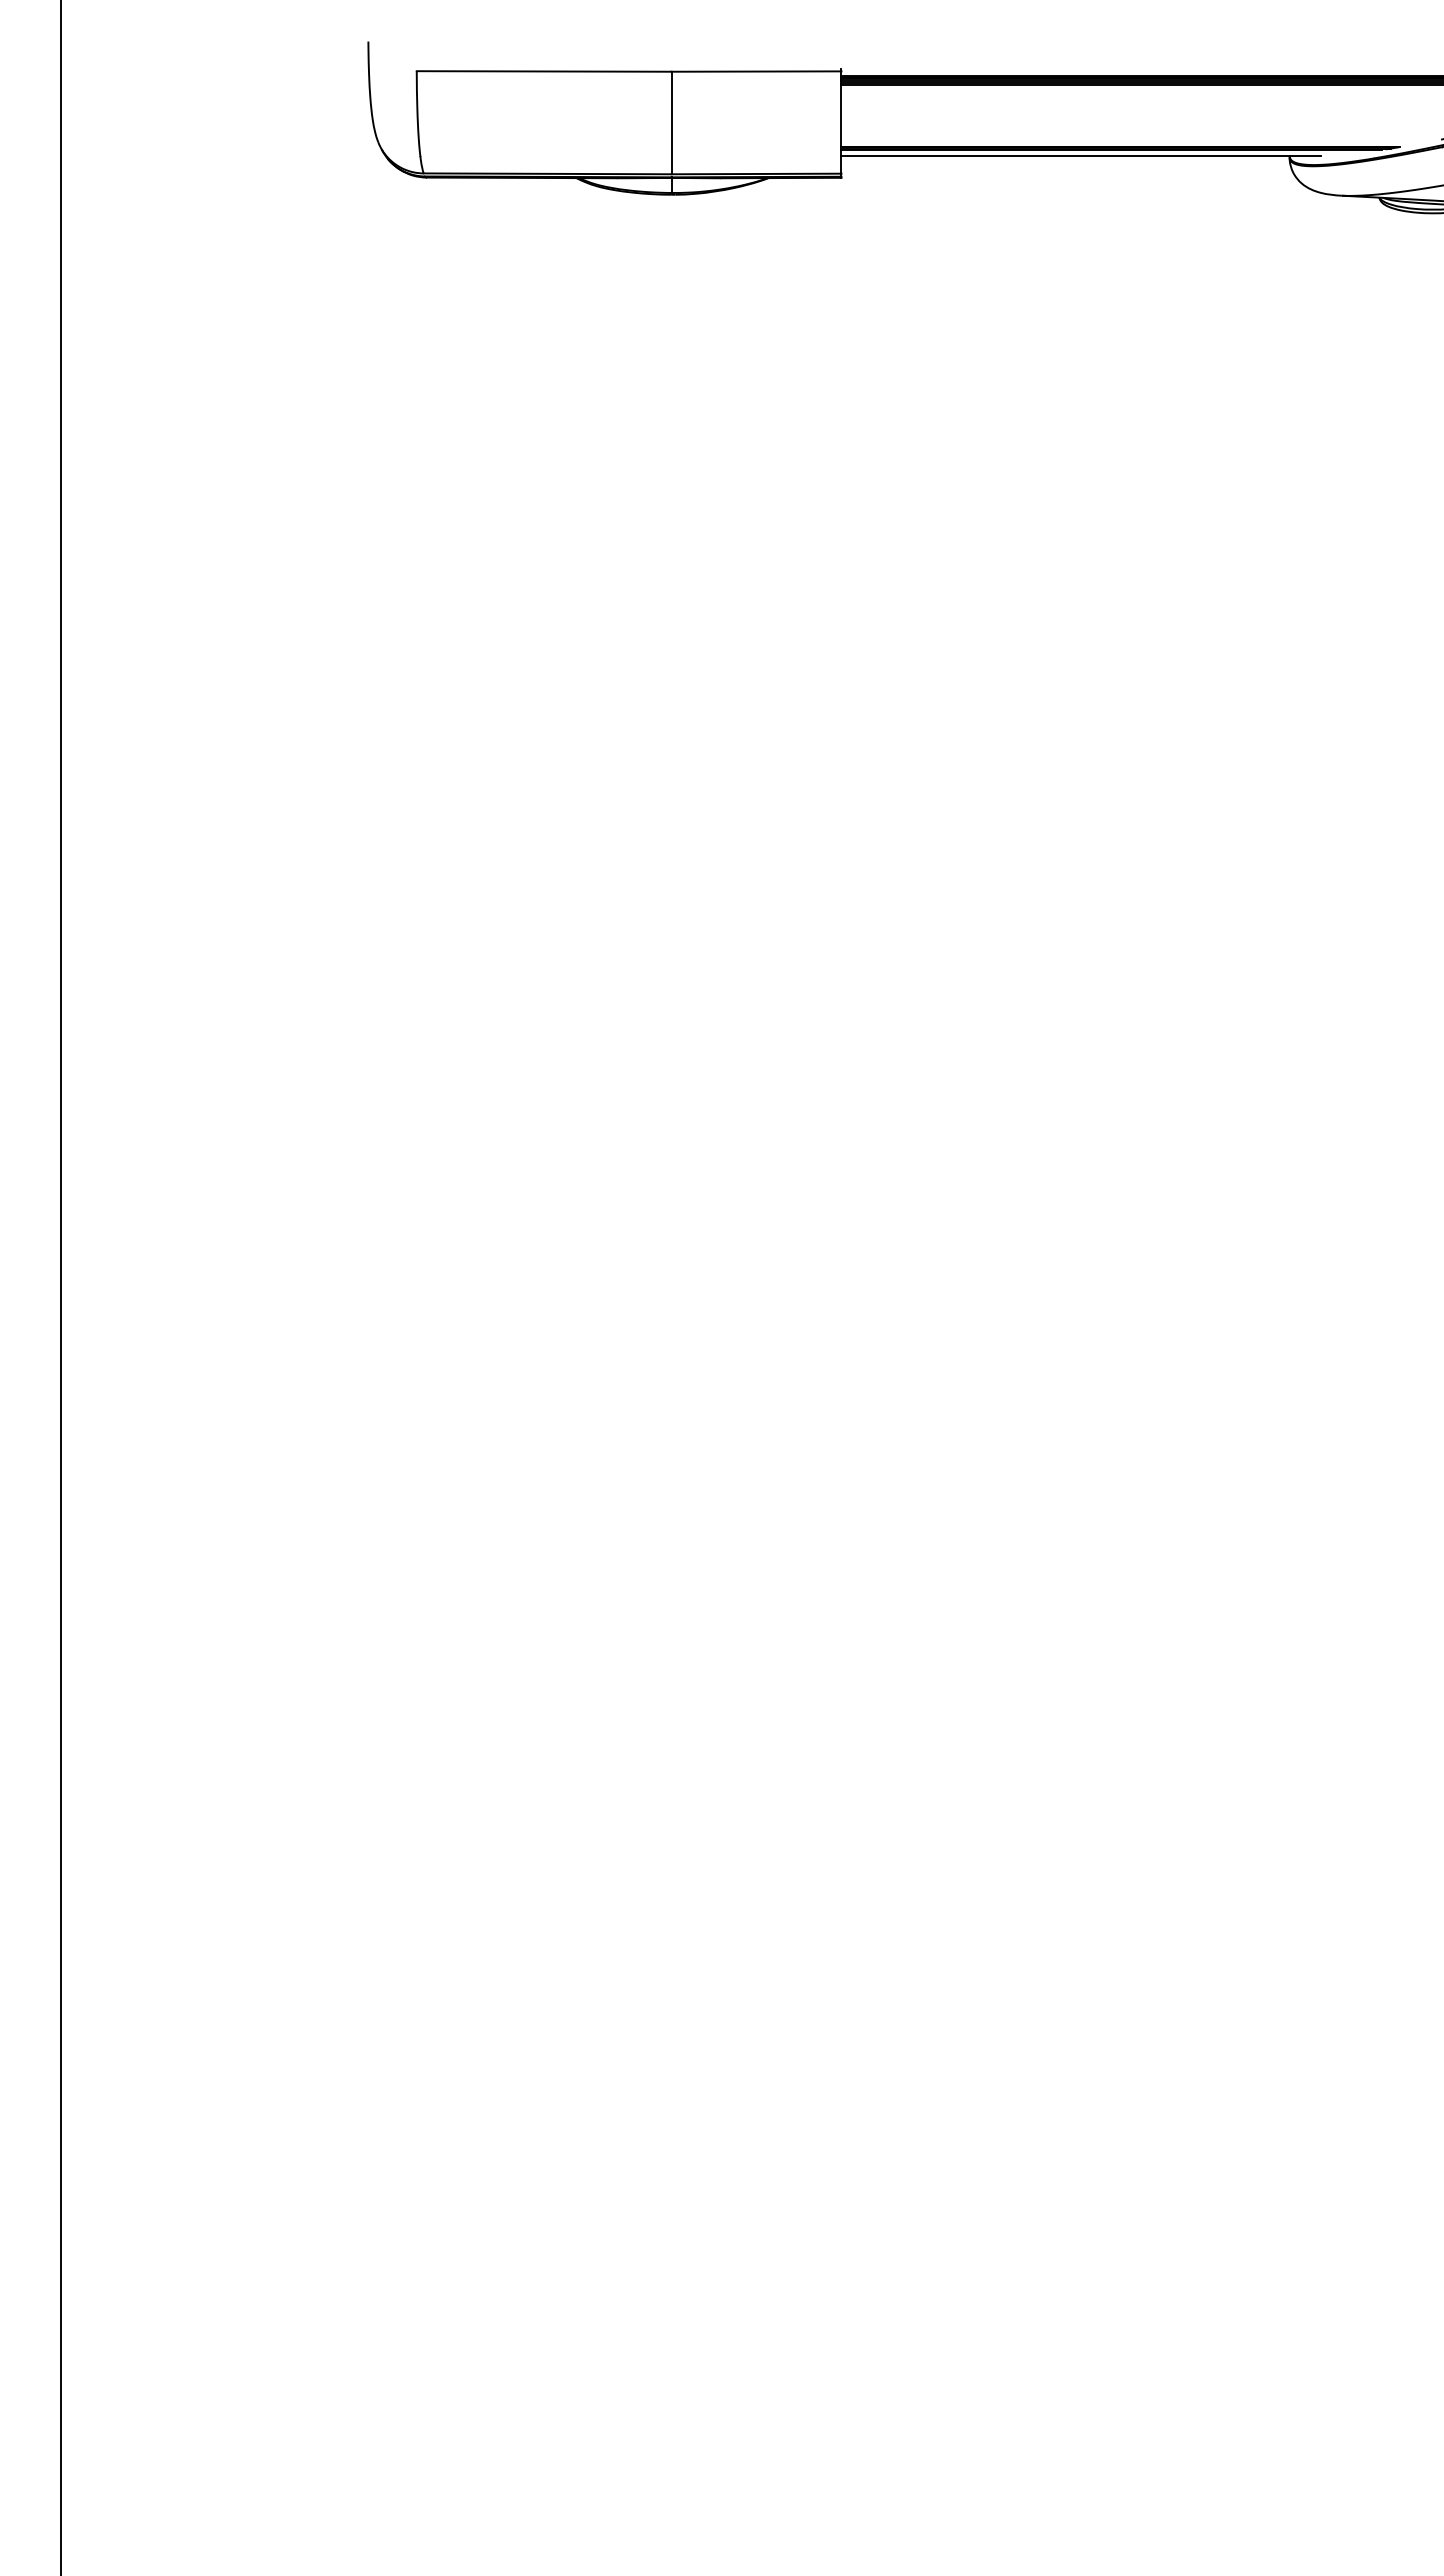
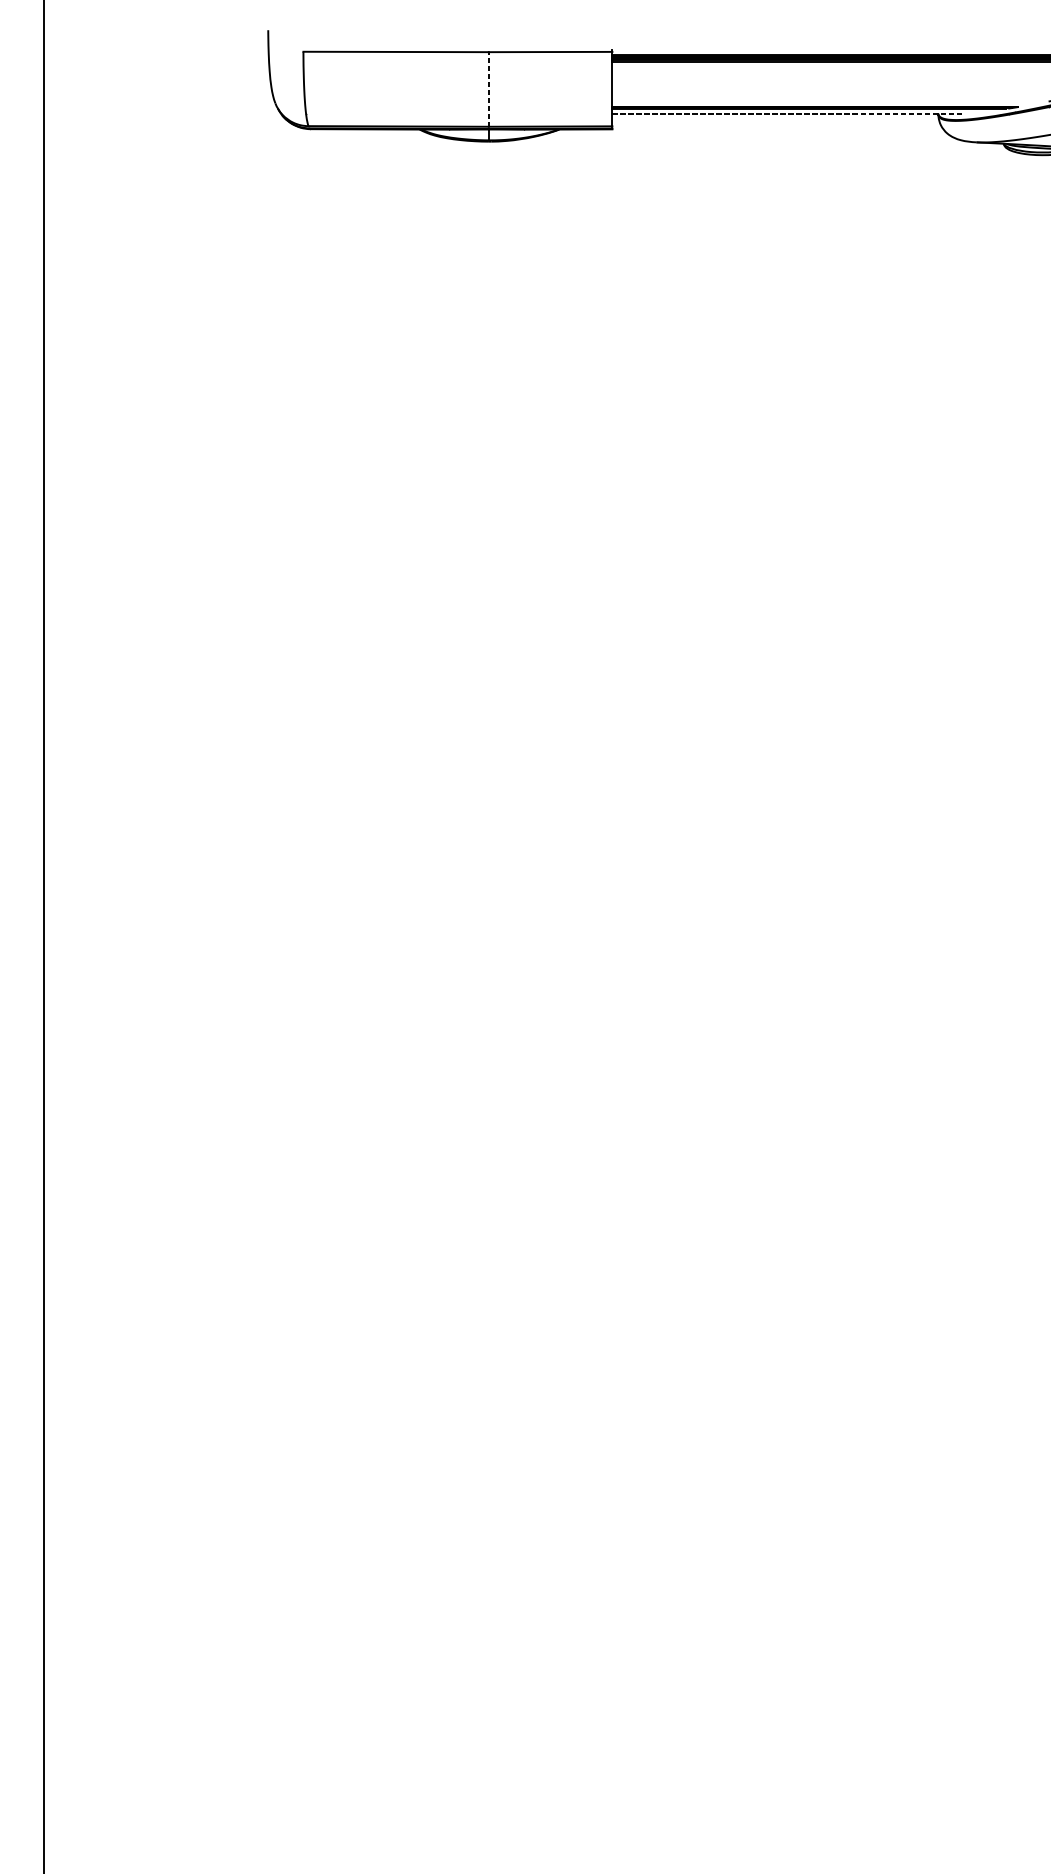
line: (671, 122) -> (488, 89), solid -> dashed
line: (1080, 156) -> (786, 113), solid -> dashed

